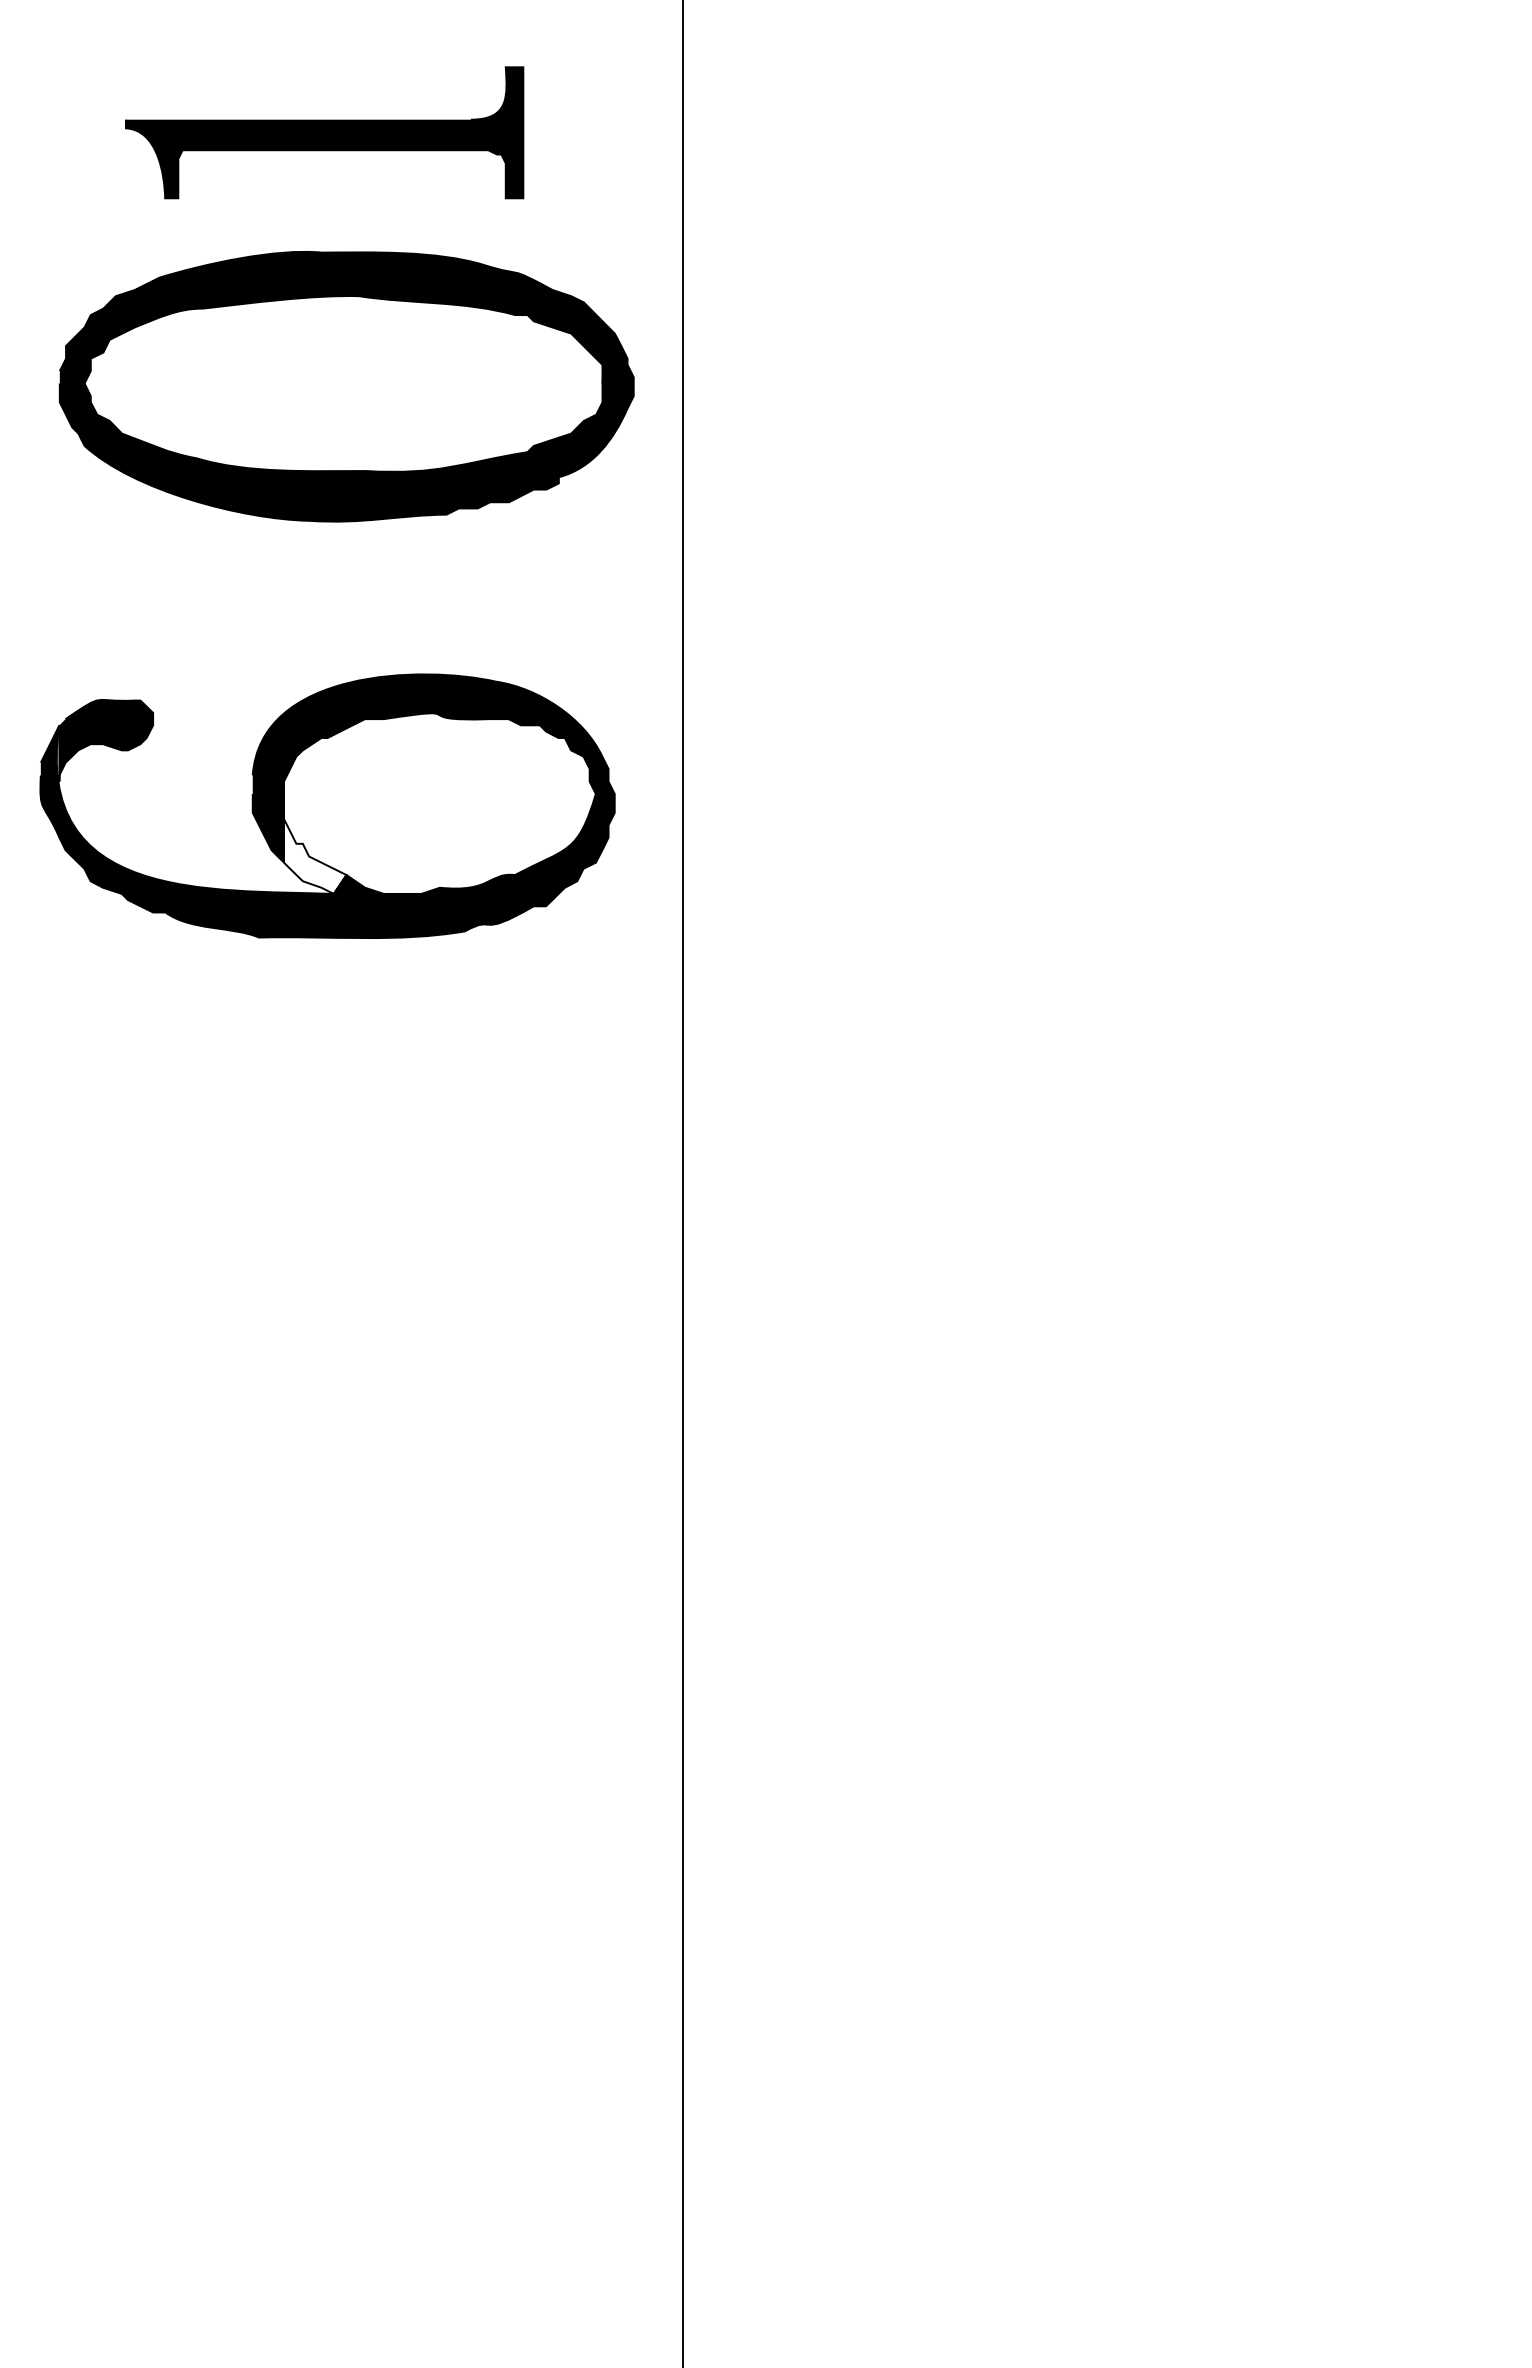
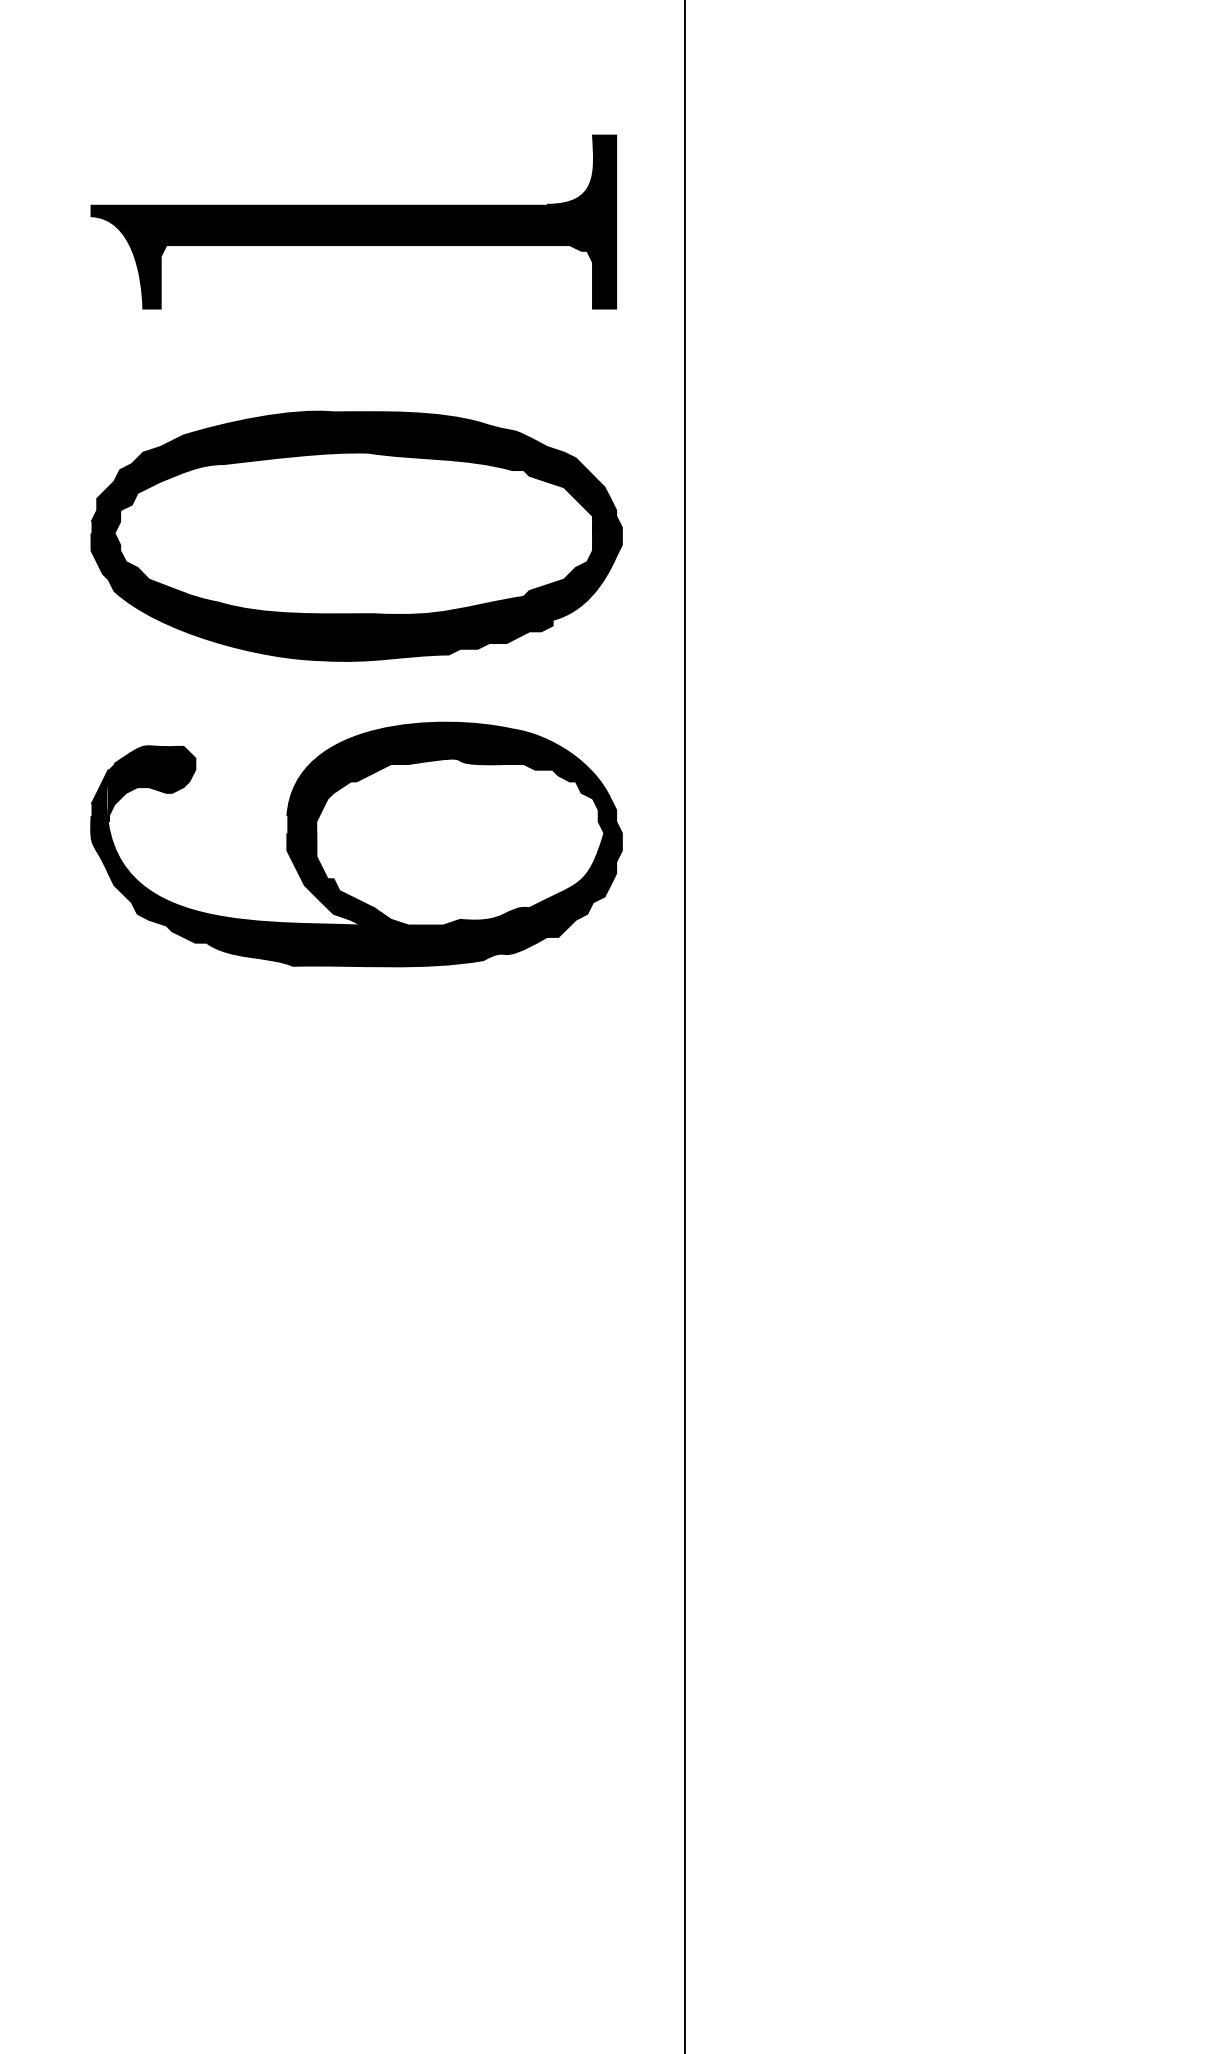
part: (324, 132) -> (353, 221), size x1.43
part: (346, 386) -> (356, 536), moved
fill: (315, 843) -> (345, 878), added

